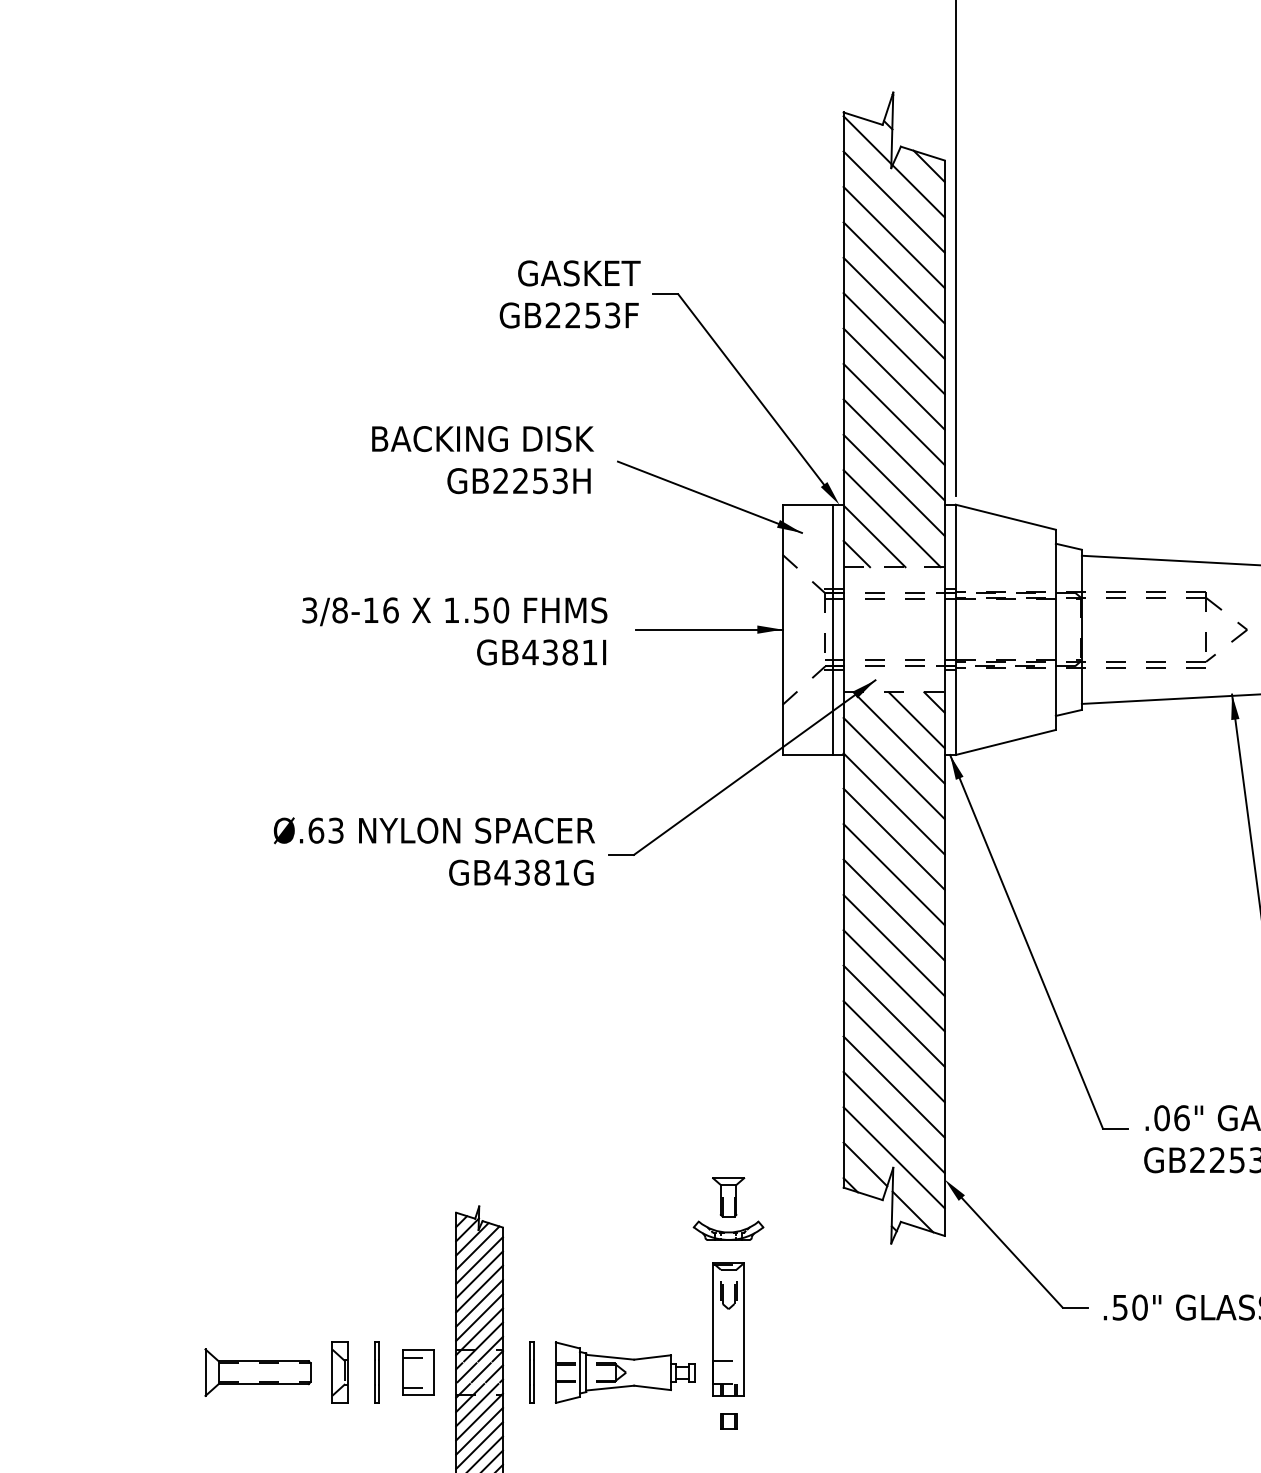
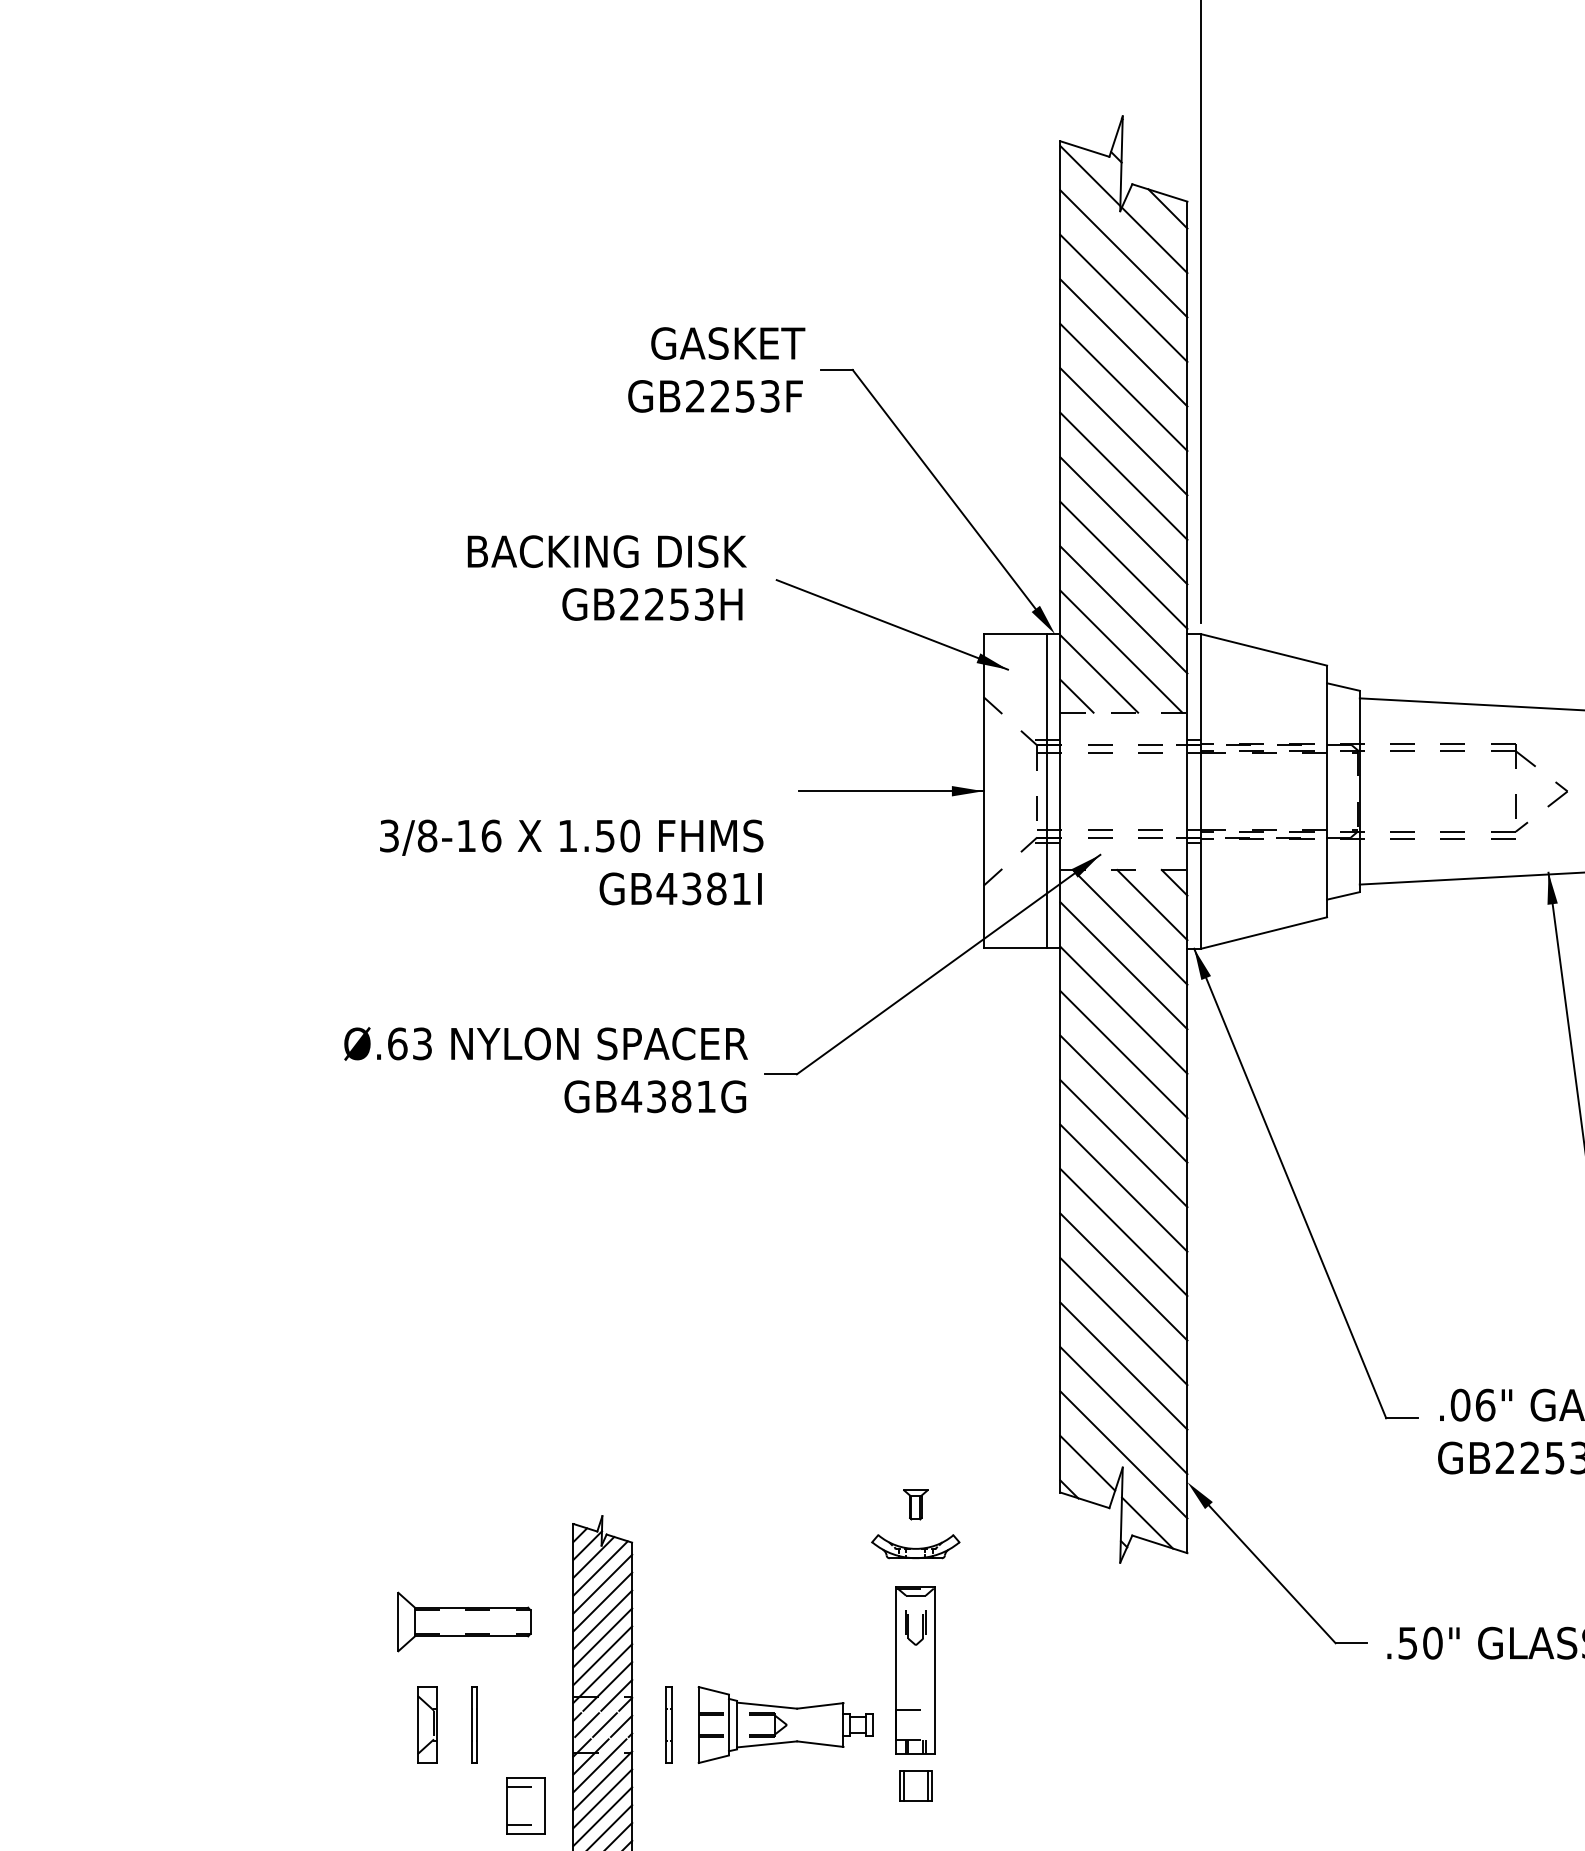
text: (454, 631) -> (571, 862), moved
part: (728, 1197) -> (915, 1504), size x0.6
part: (258, 1372) -> (464, 1621), moved
part: (418, 1372) -> (525, 1805), moved
part: (728, 1421) -> (915, 1786), size x1.6

